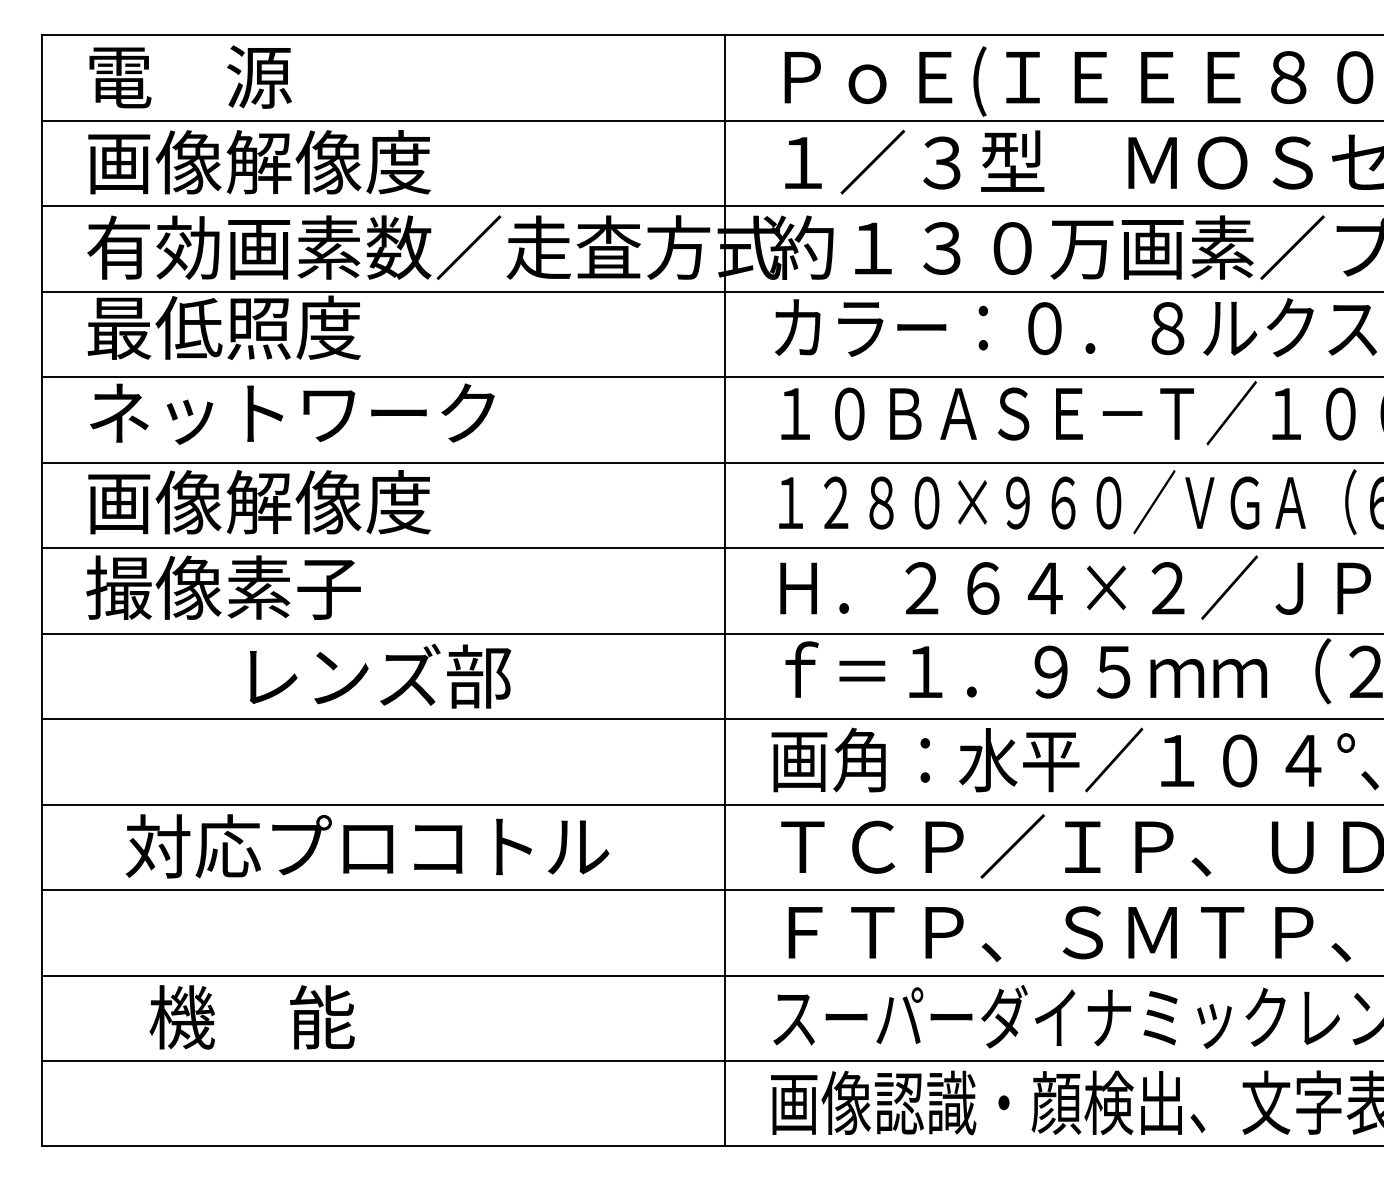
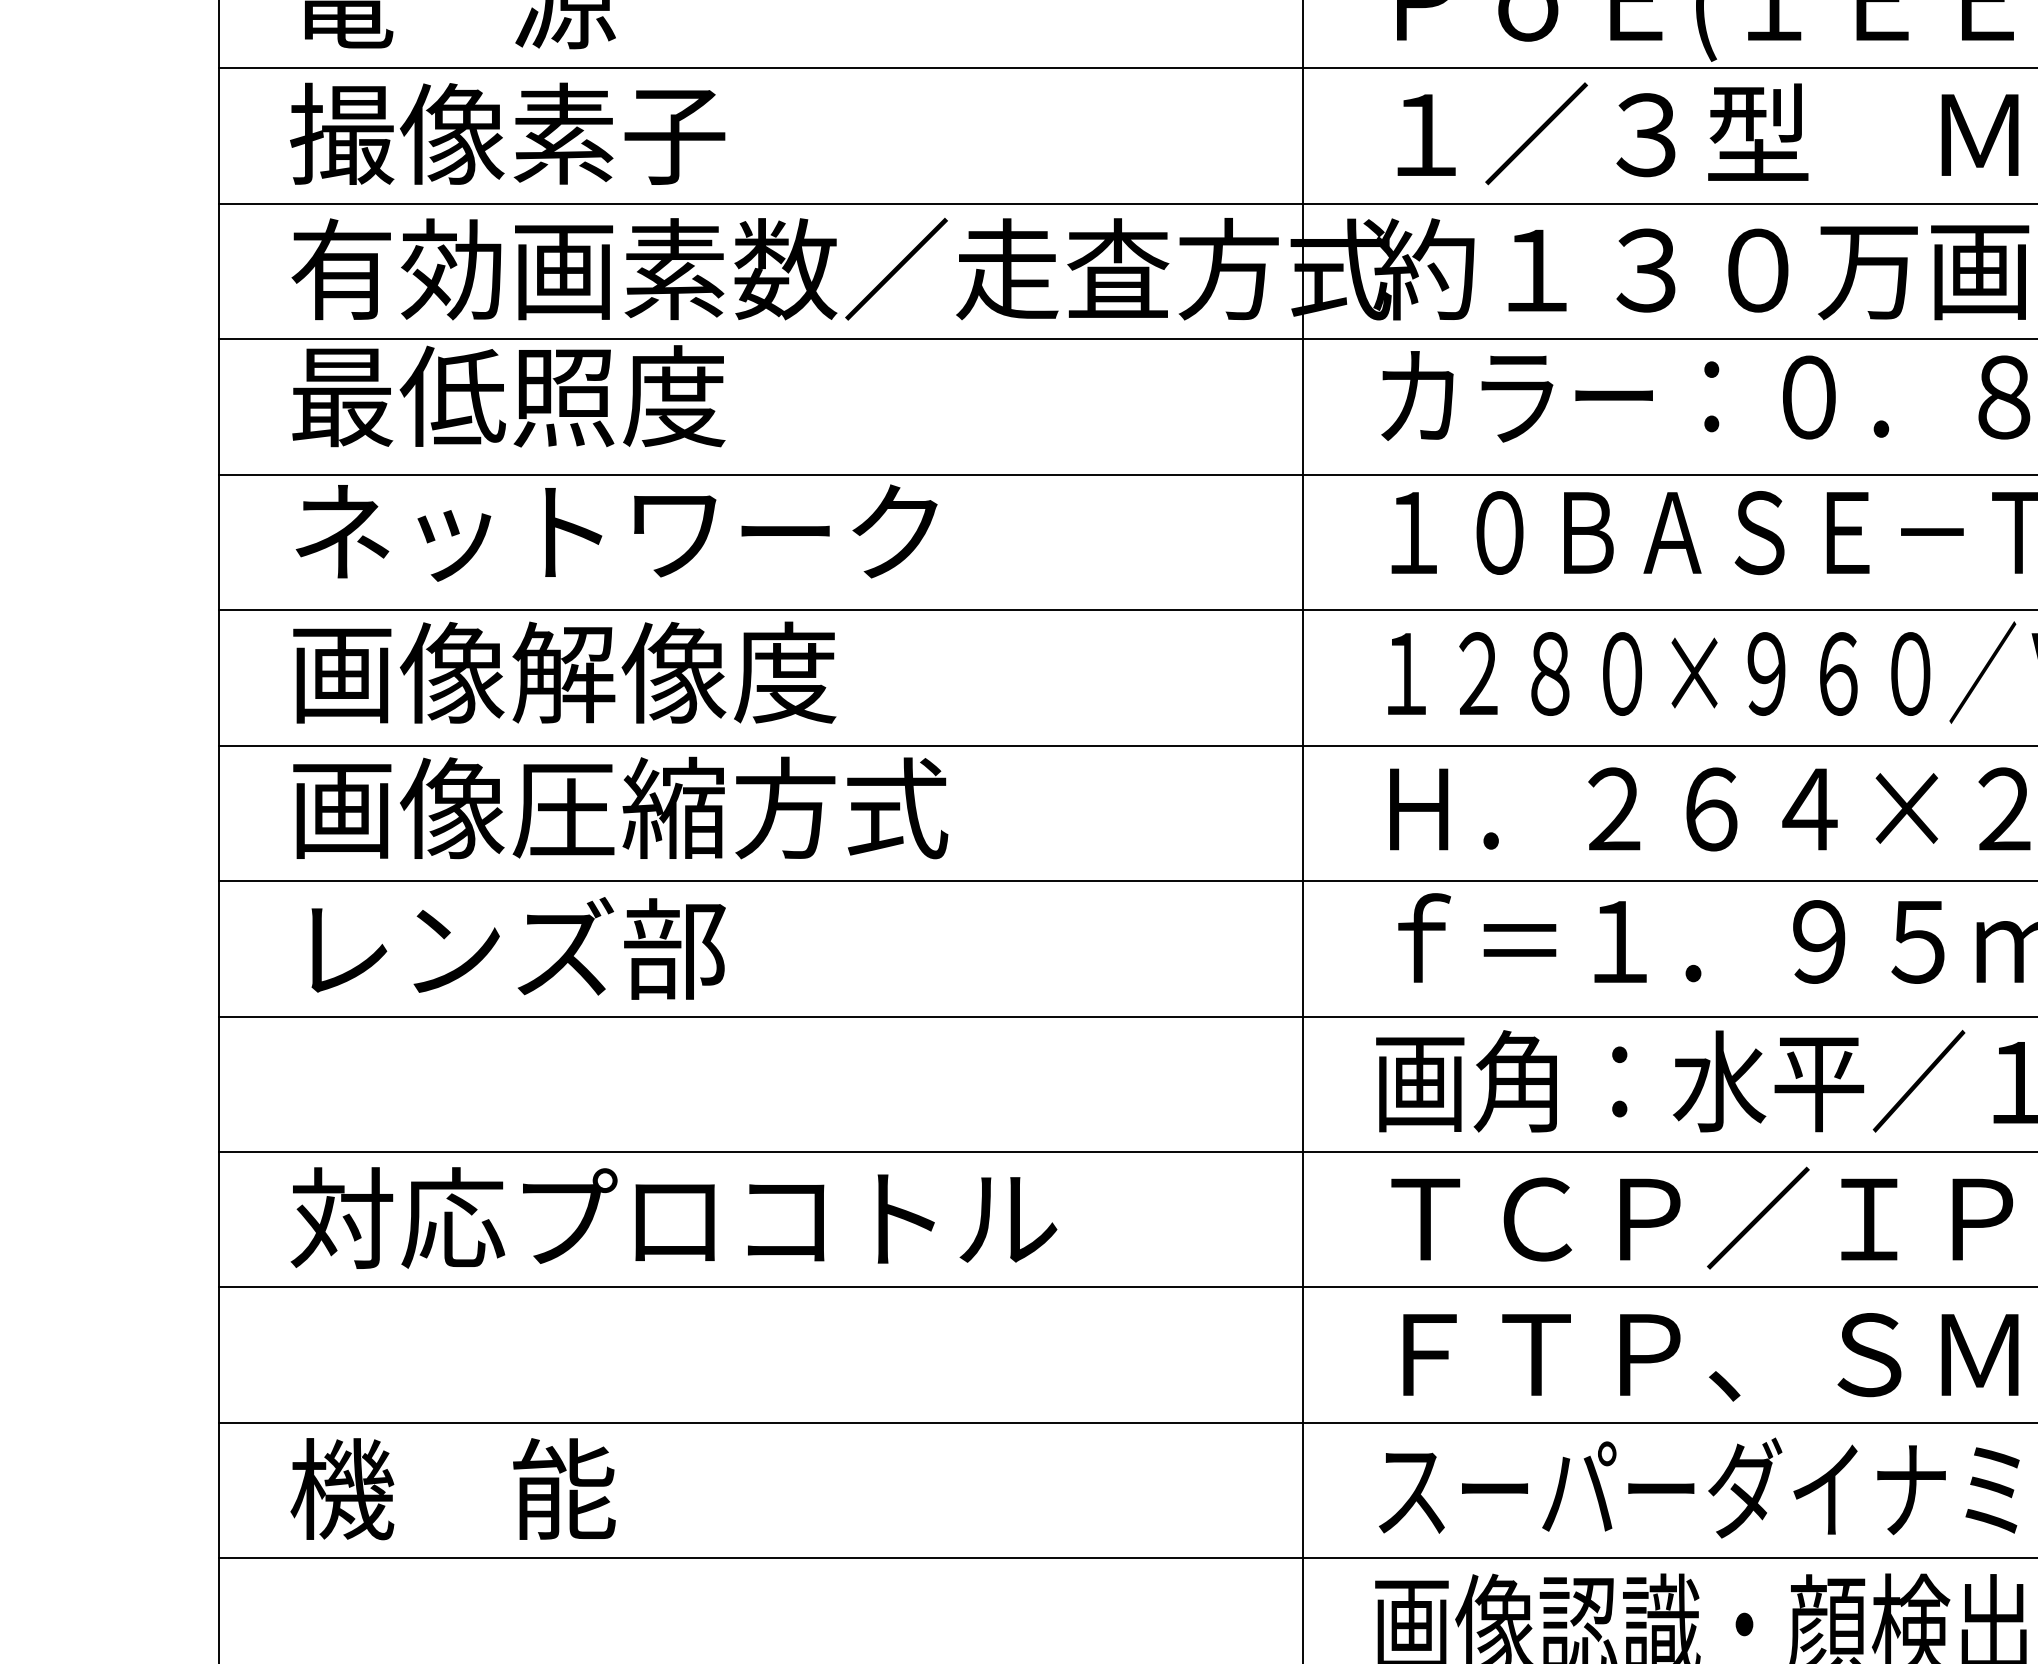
text: (258, 162) -> (562, 134), 画像解像度 -> 撮像素子
text: (293, 587) -> (618, 807), 撮像素子 -> 画像圧縮方式
text: (380, 675) -> (518, 947), moved
text: (367, 846) -> (673, 1218), moved
text: (251, 1017) -> (452, 1489), moved

